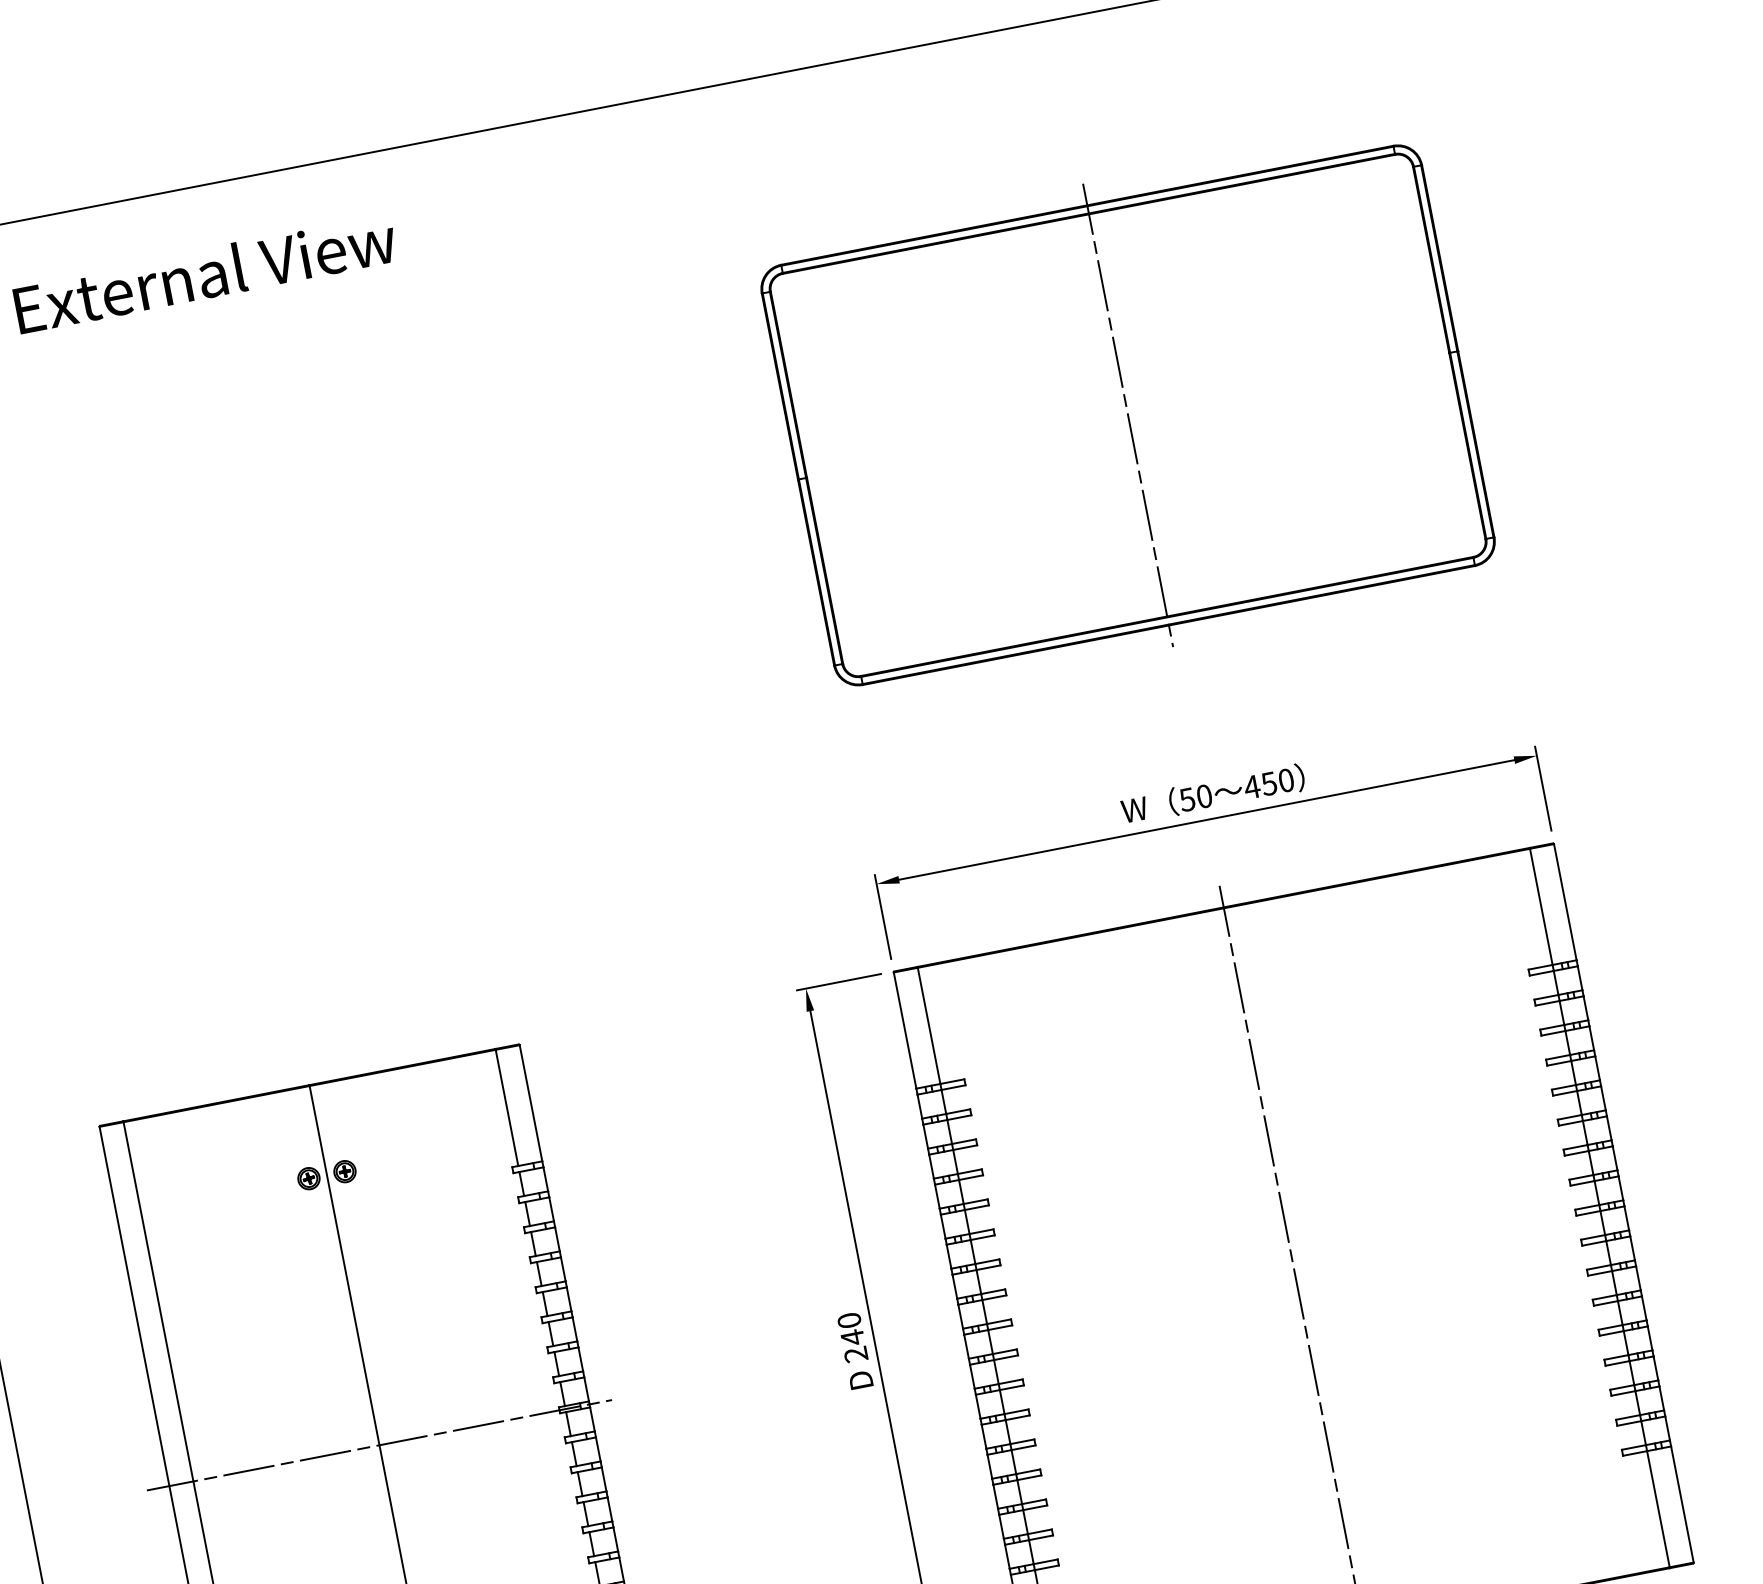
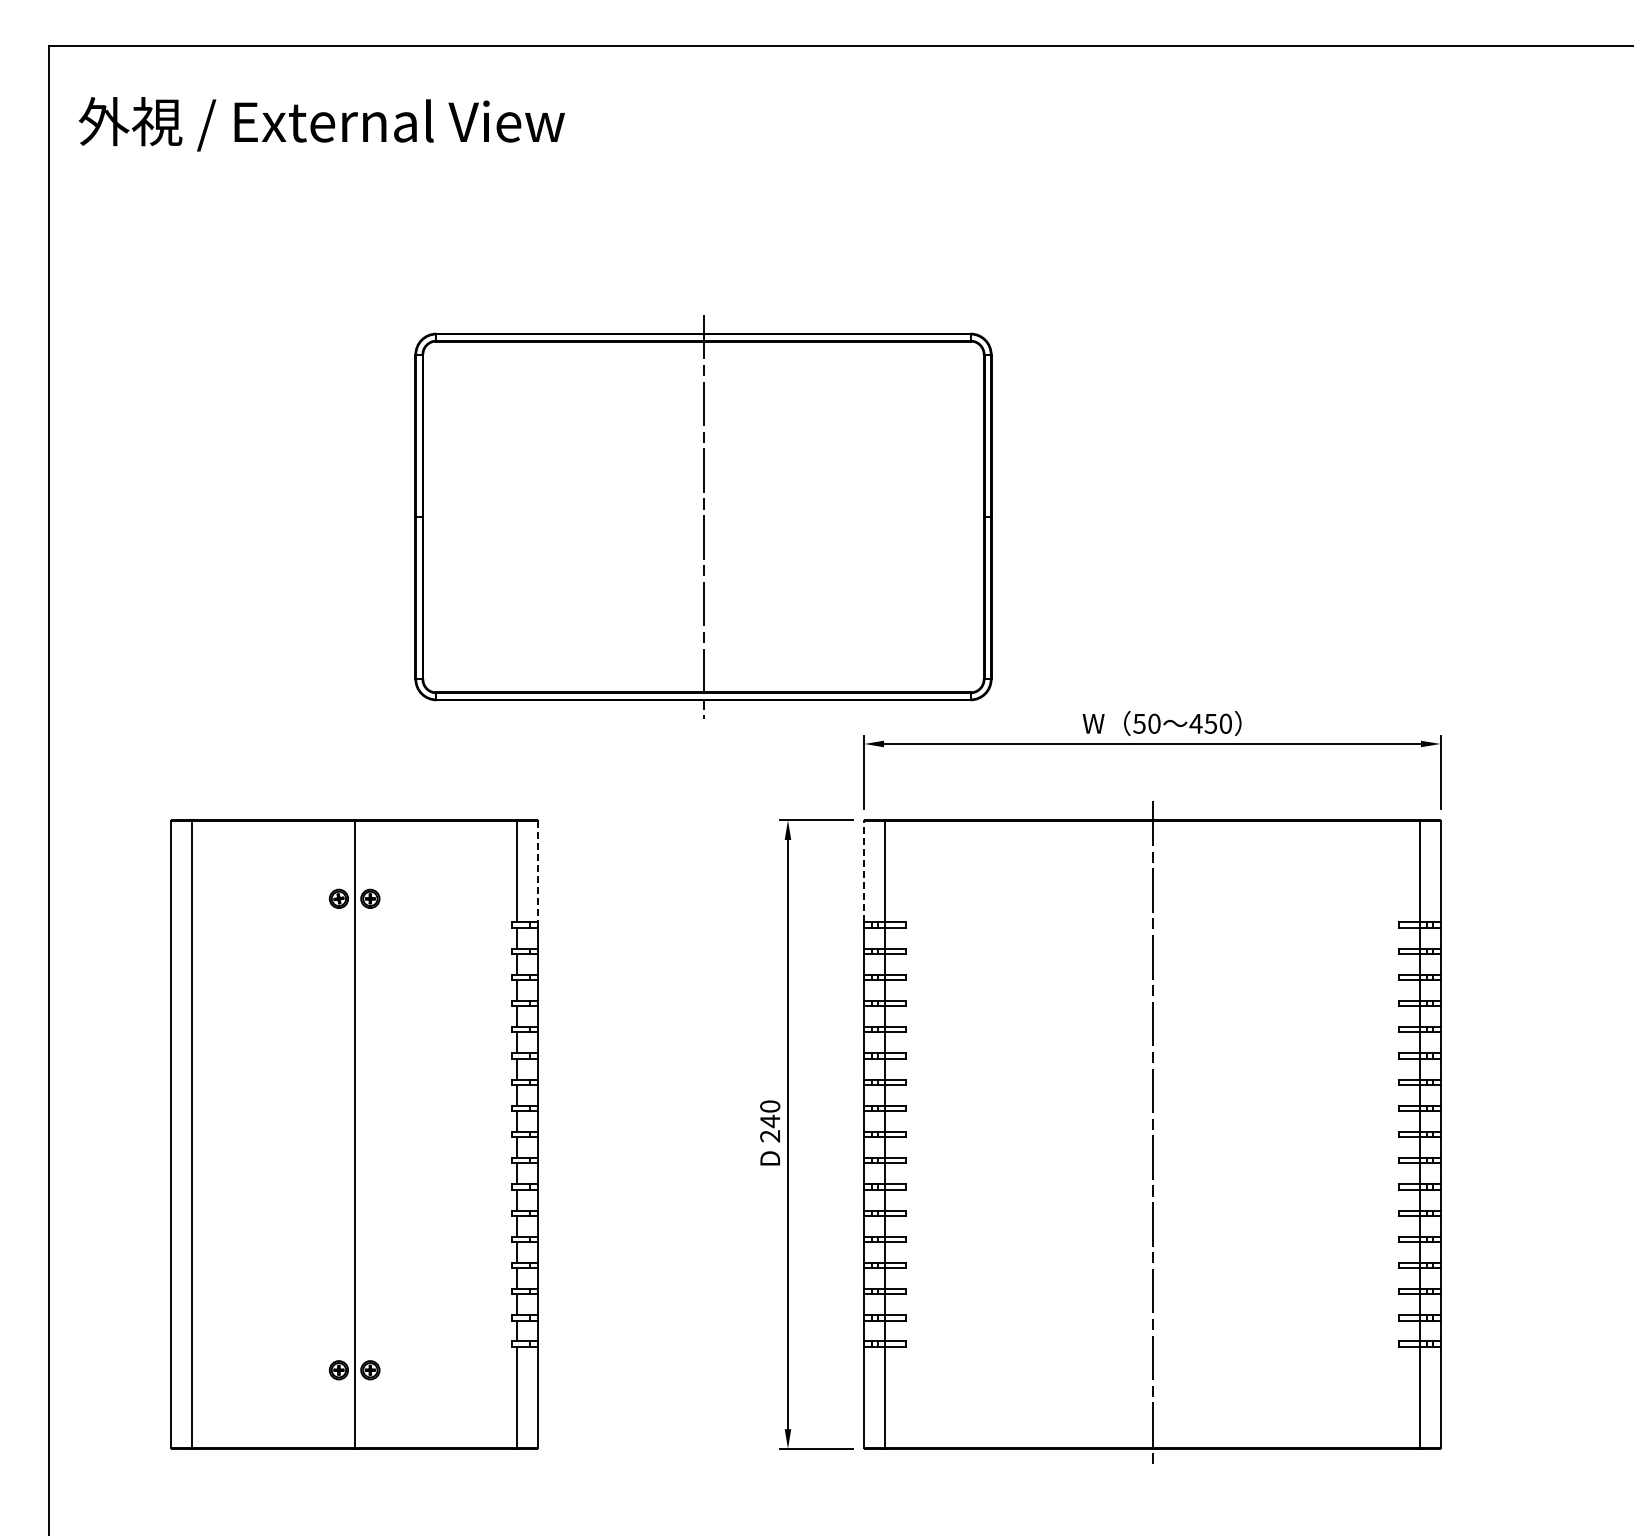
part: (1128, 414) -> (703, 516), moved
line: (905, 1030) -> (864, 871), solid -> dashed
line: (531, 1102) -> (538, 871), solid -> dashed
line: (379, 1445) -> (354, 1134), removed

